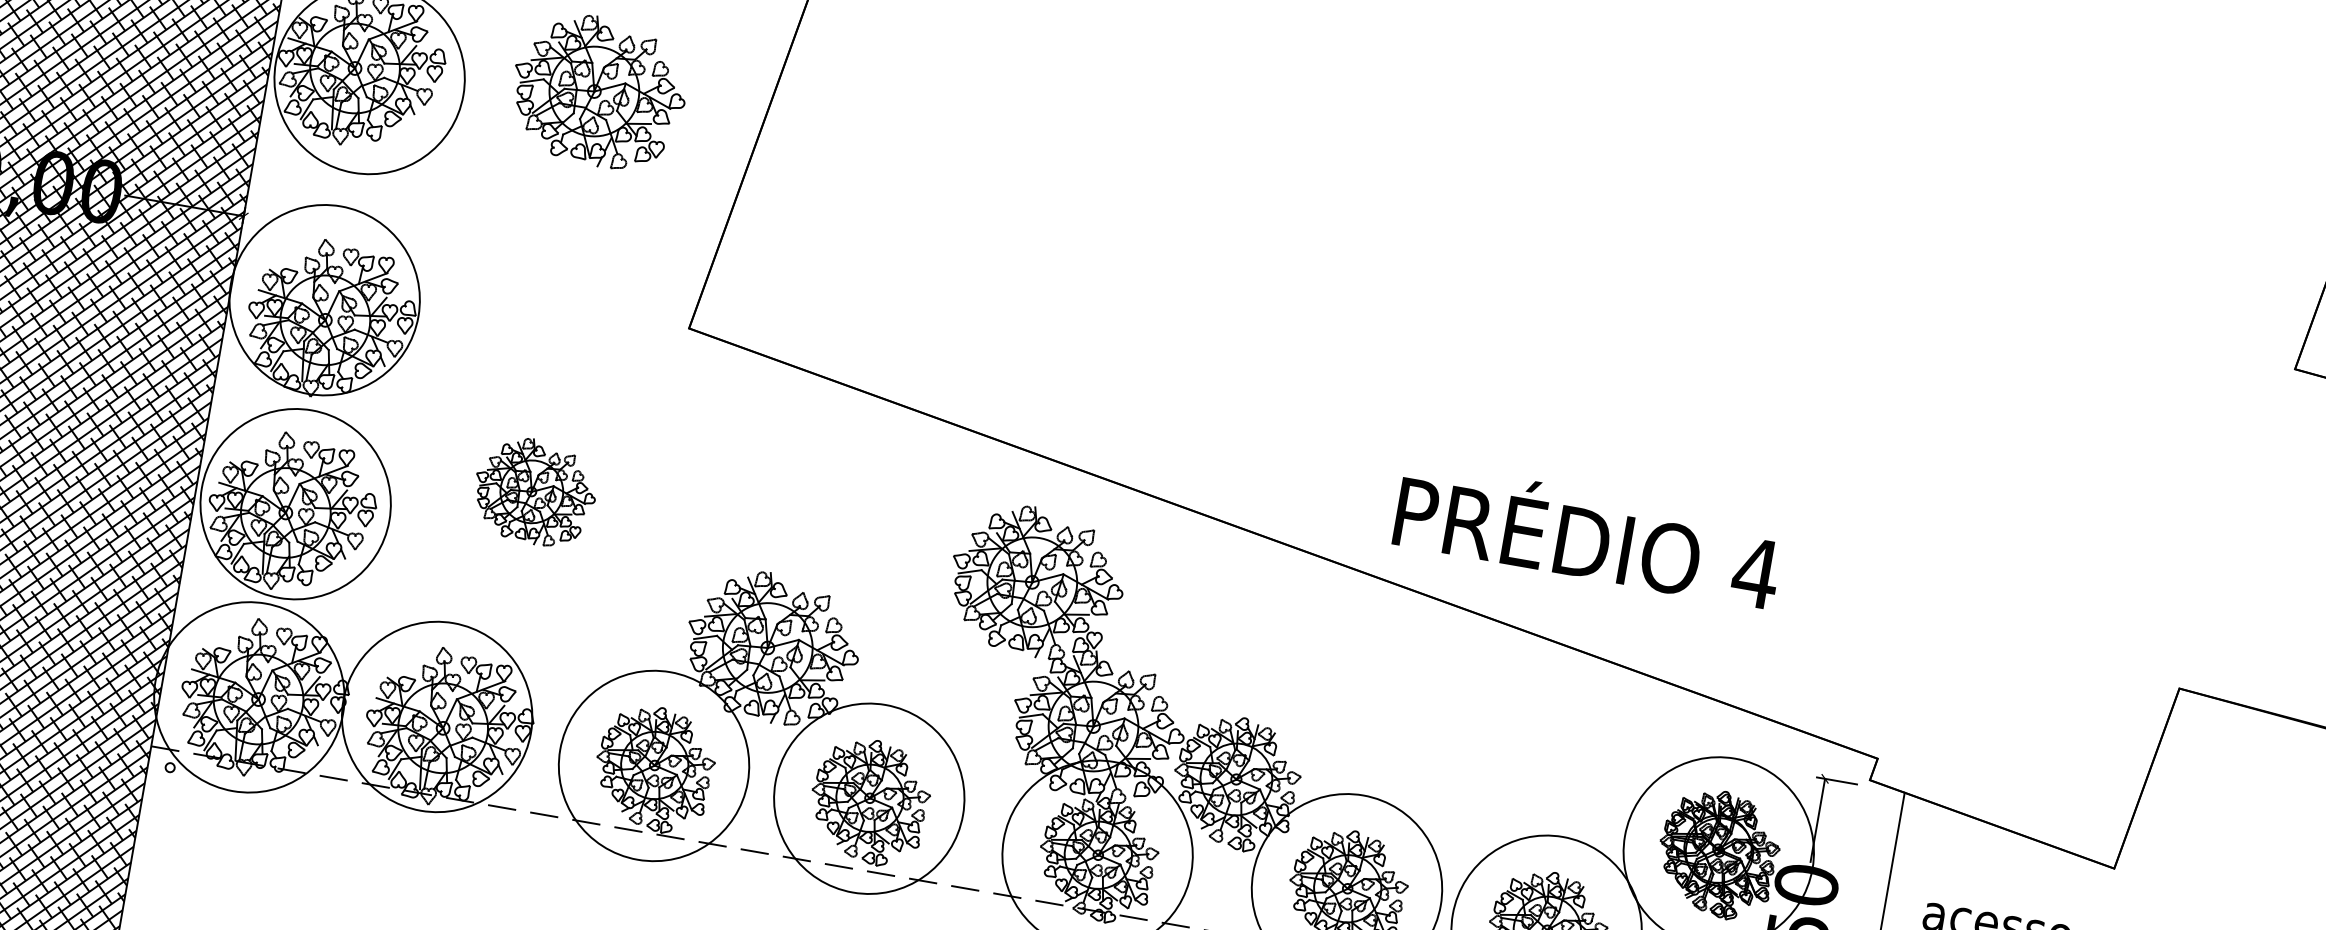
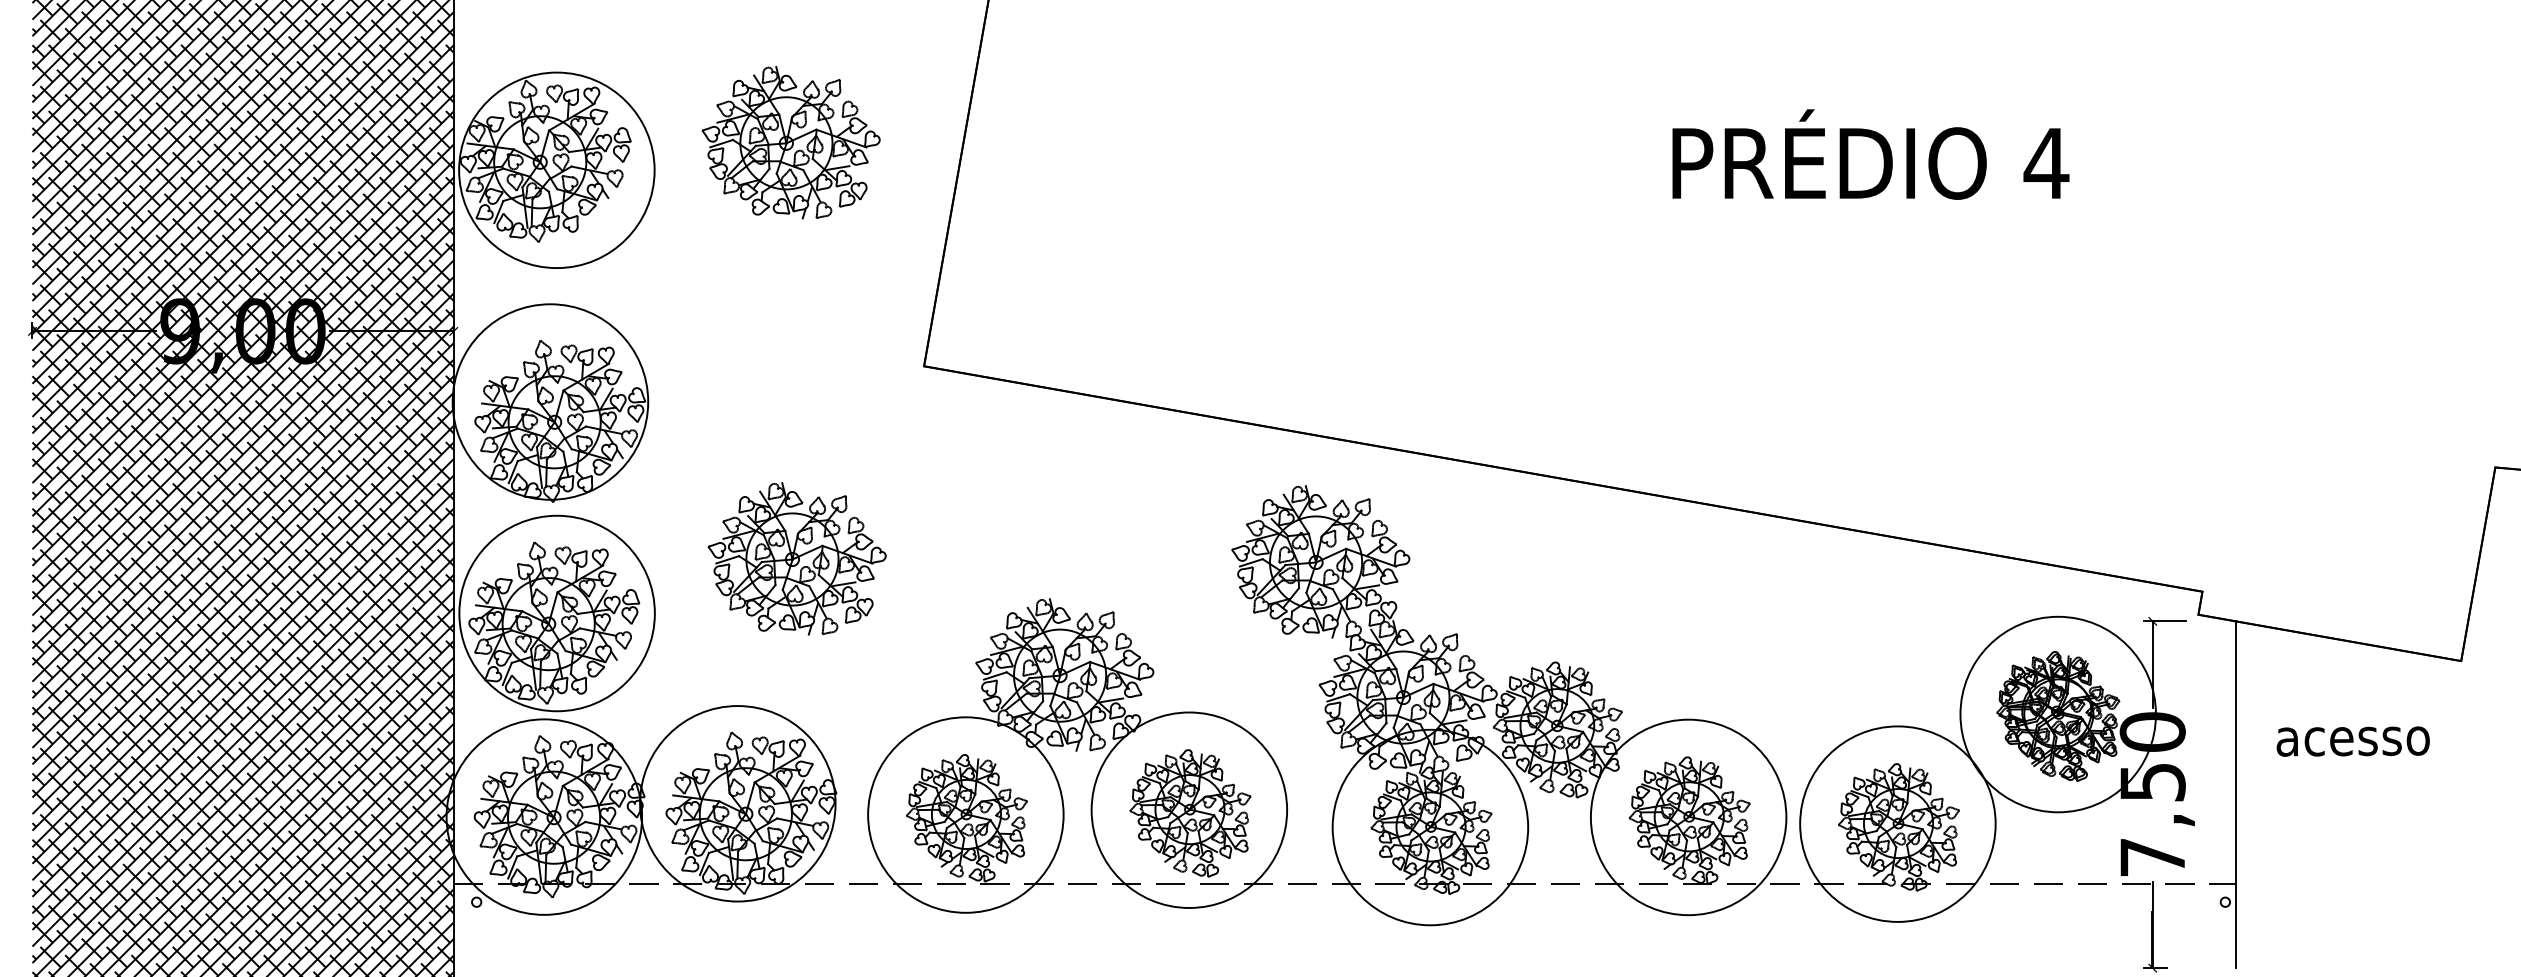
part: (534, 491) -> (796, 558), size x1.43
text: (1588, 535) -> (1870, 154), moved

